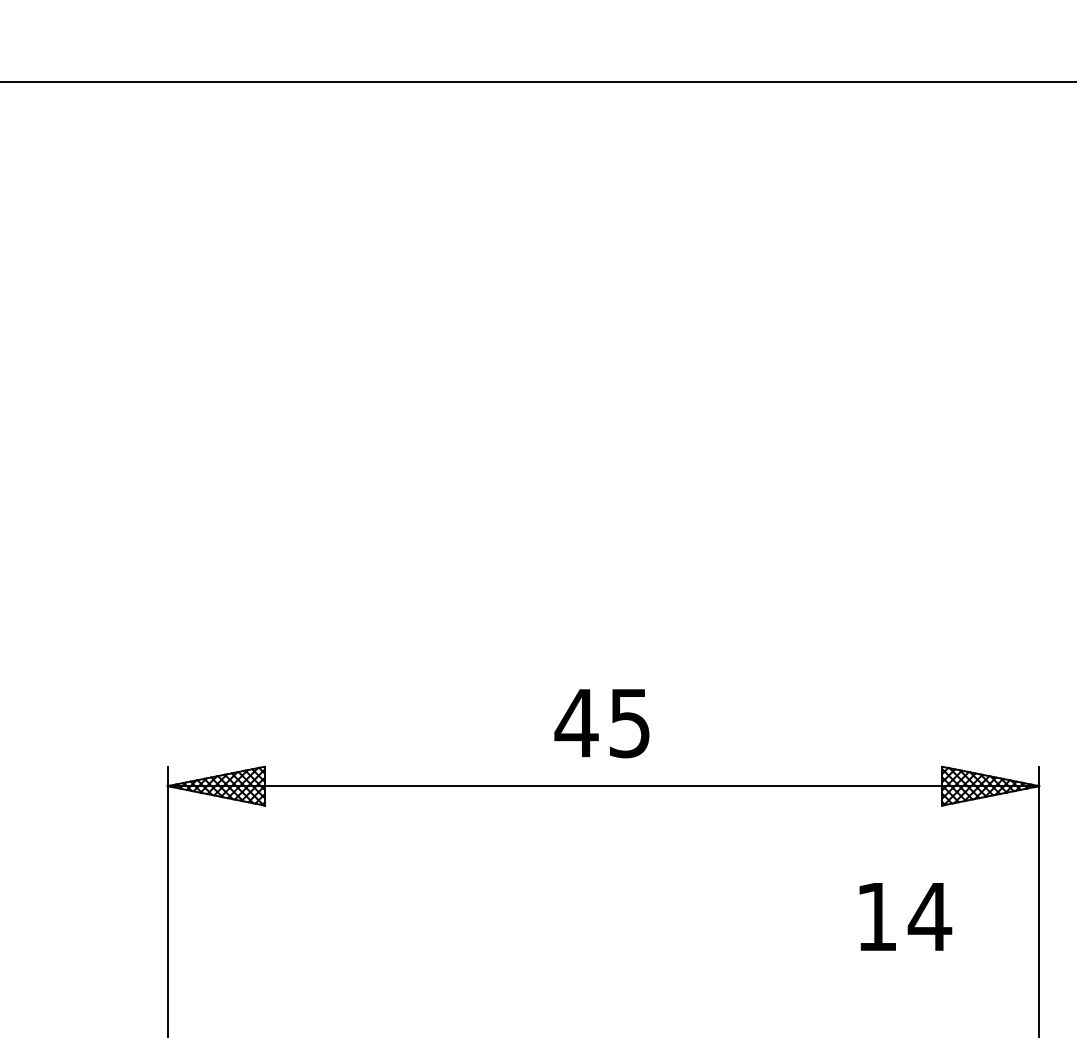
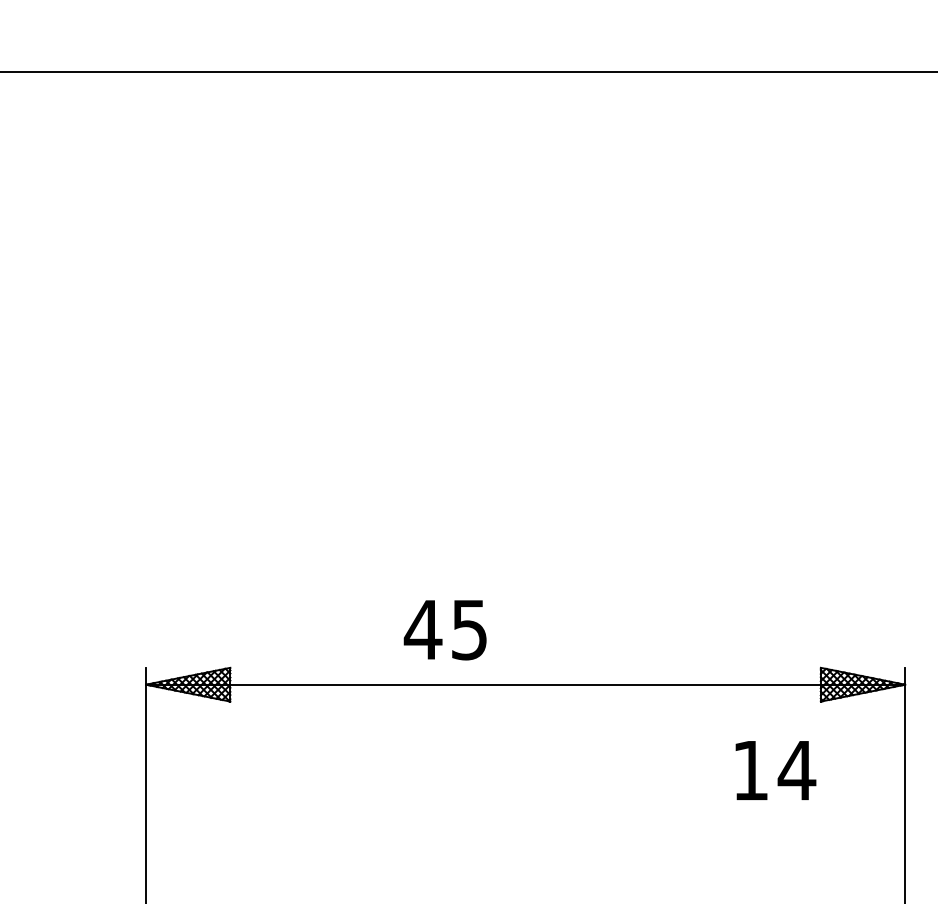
text: (601, 723) -> (444, 630), moved
text: (905, 916) -> (775, 770), moved

